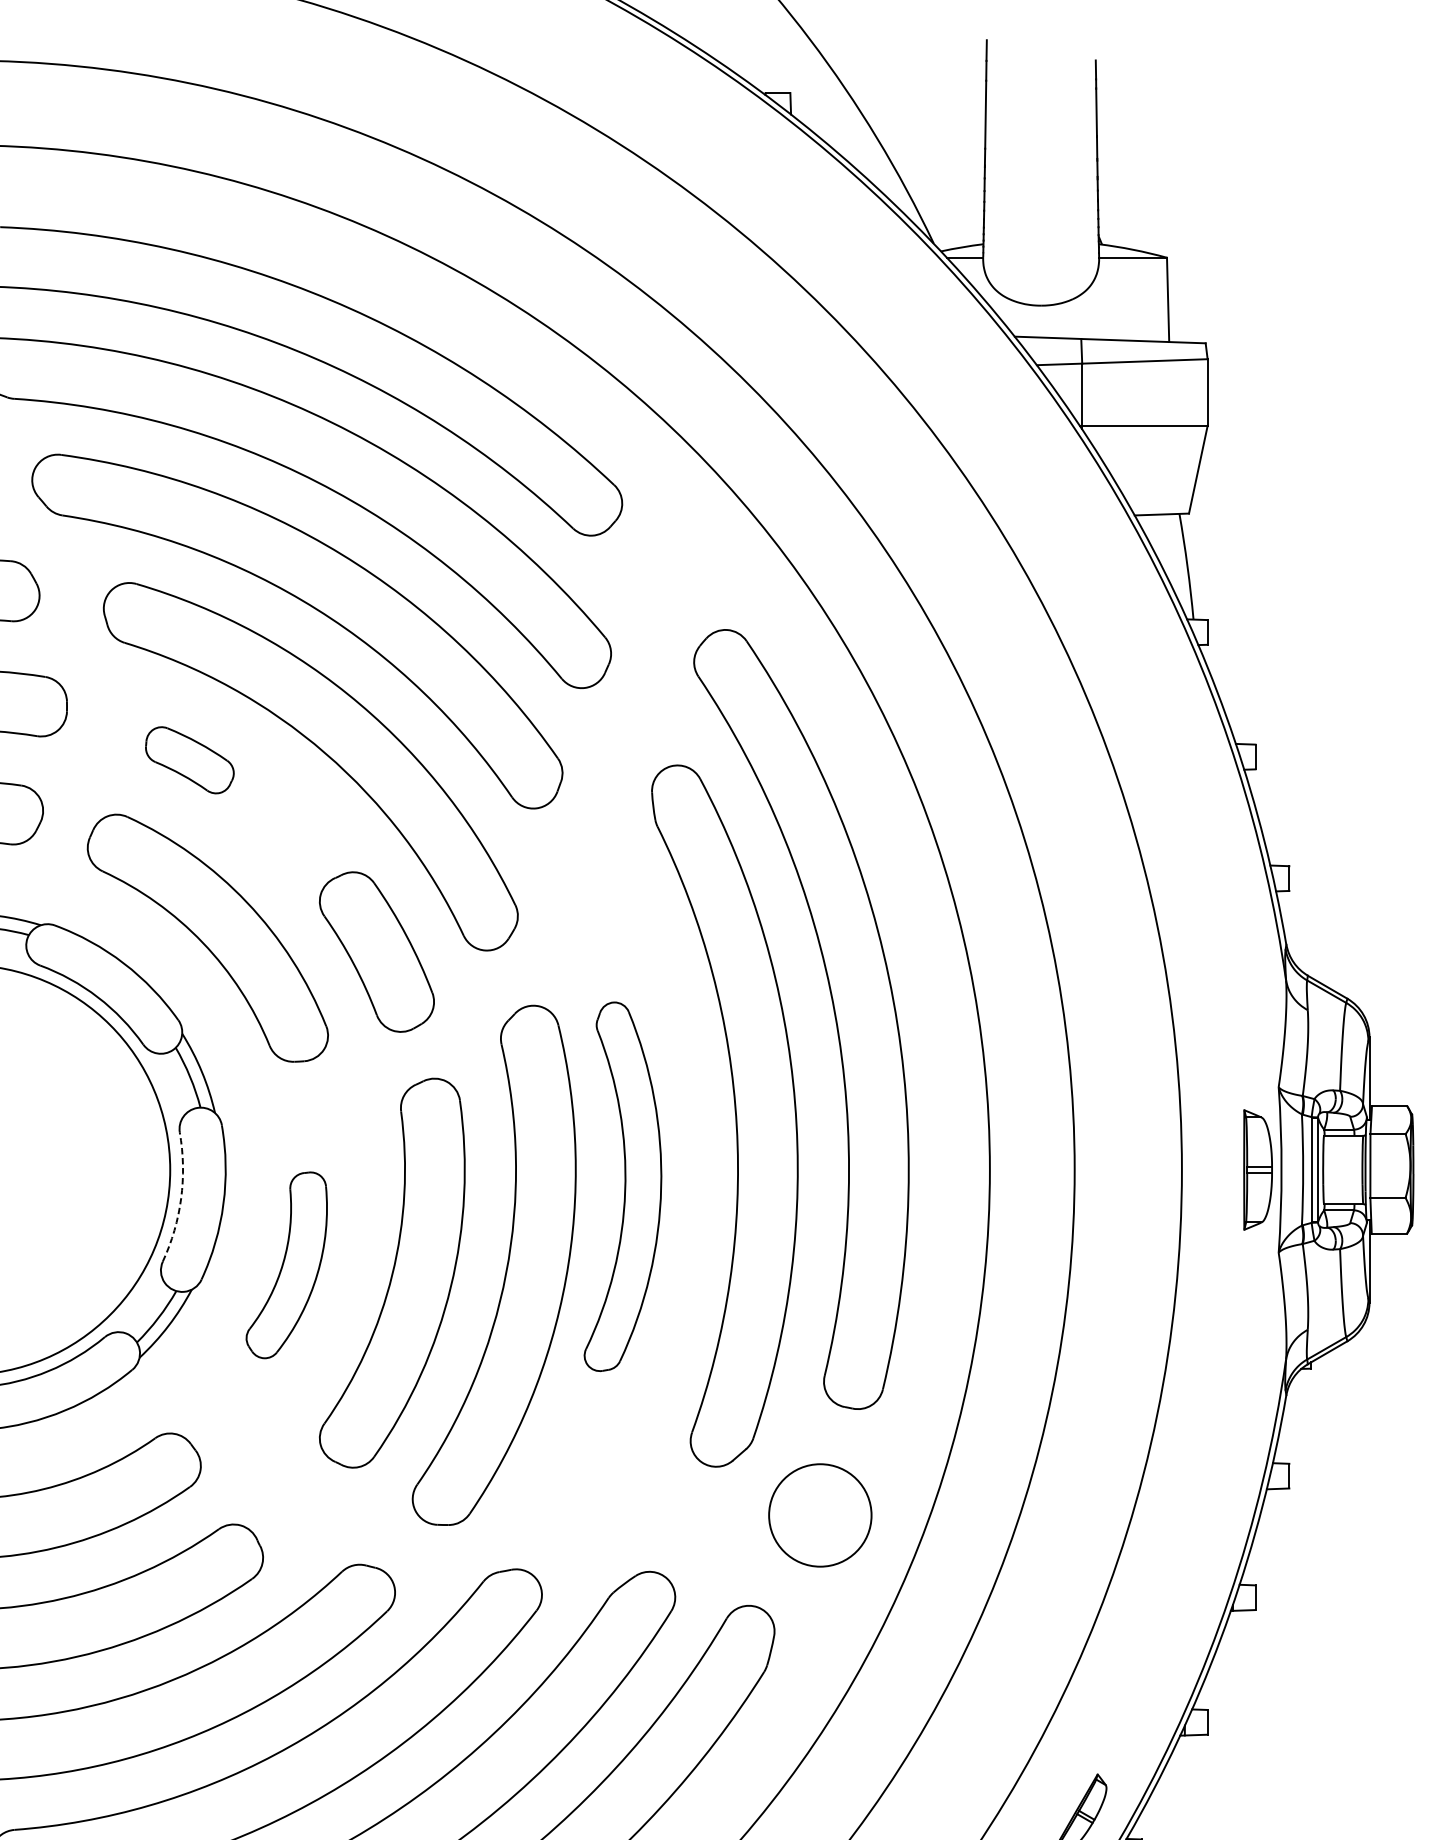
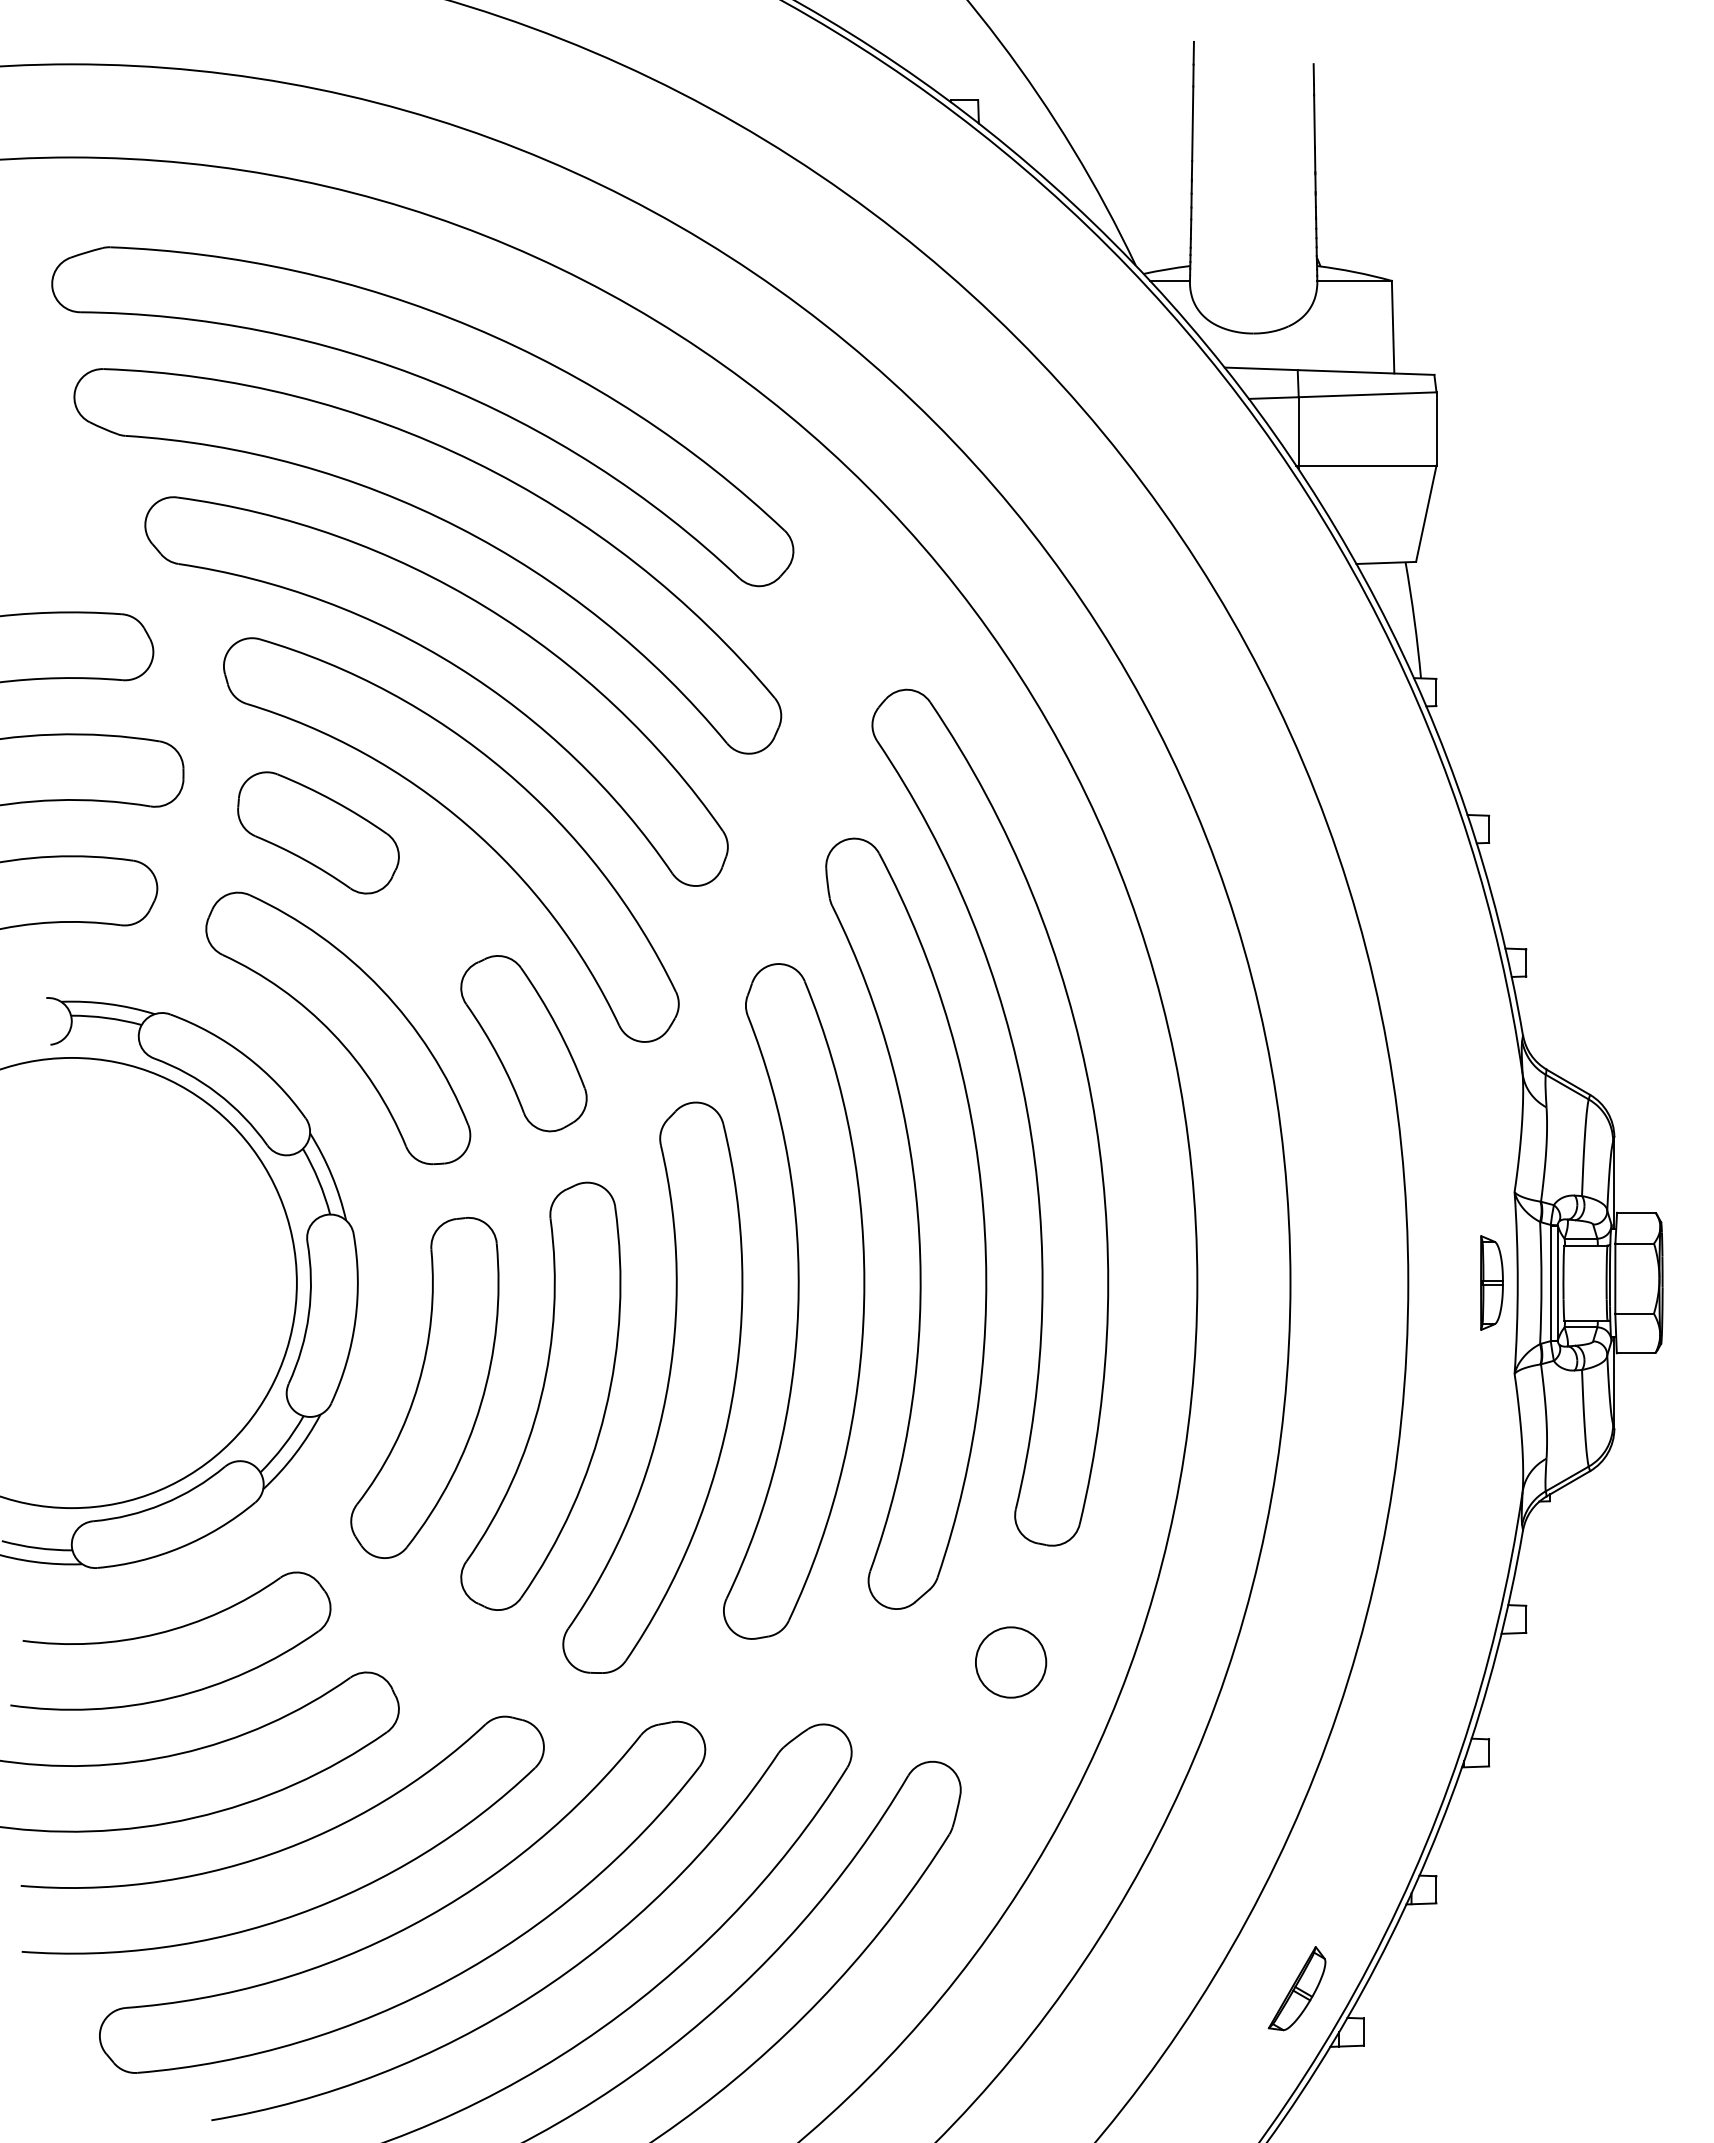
part: (189, 759) -> (318, 832), size x1.67
part: (1257, 1169) -> (1491, 1282), size x0.71
part: (623, 1186) -> (794, 1301), size x1.67
arc: (180, 1198) -> (308, 1314), dashed -> solid
part: (286, 1265) -> (424, 1387), size x1.67
circle: (819, 1515) -> (1010, 1662), size x0.62

